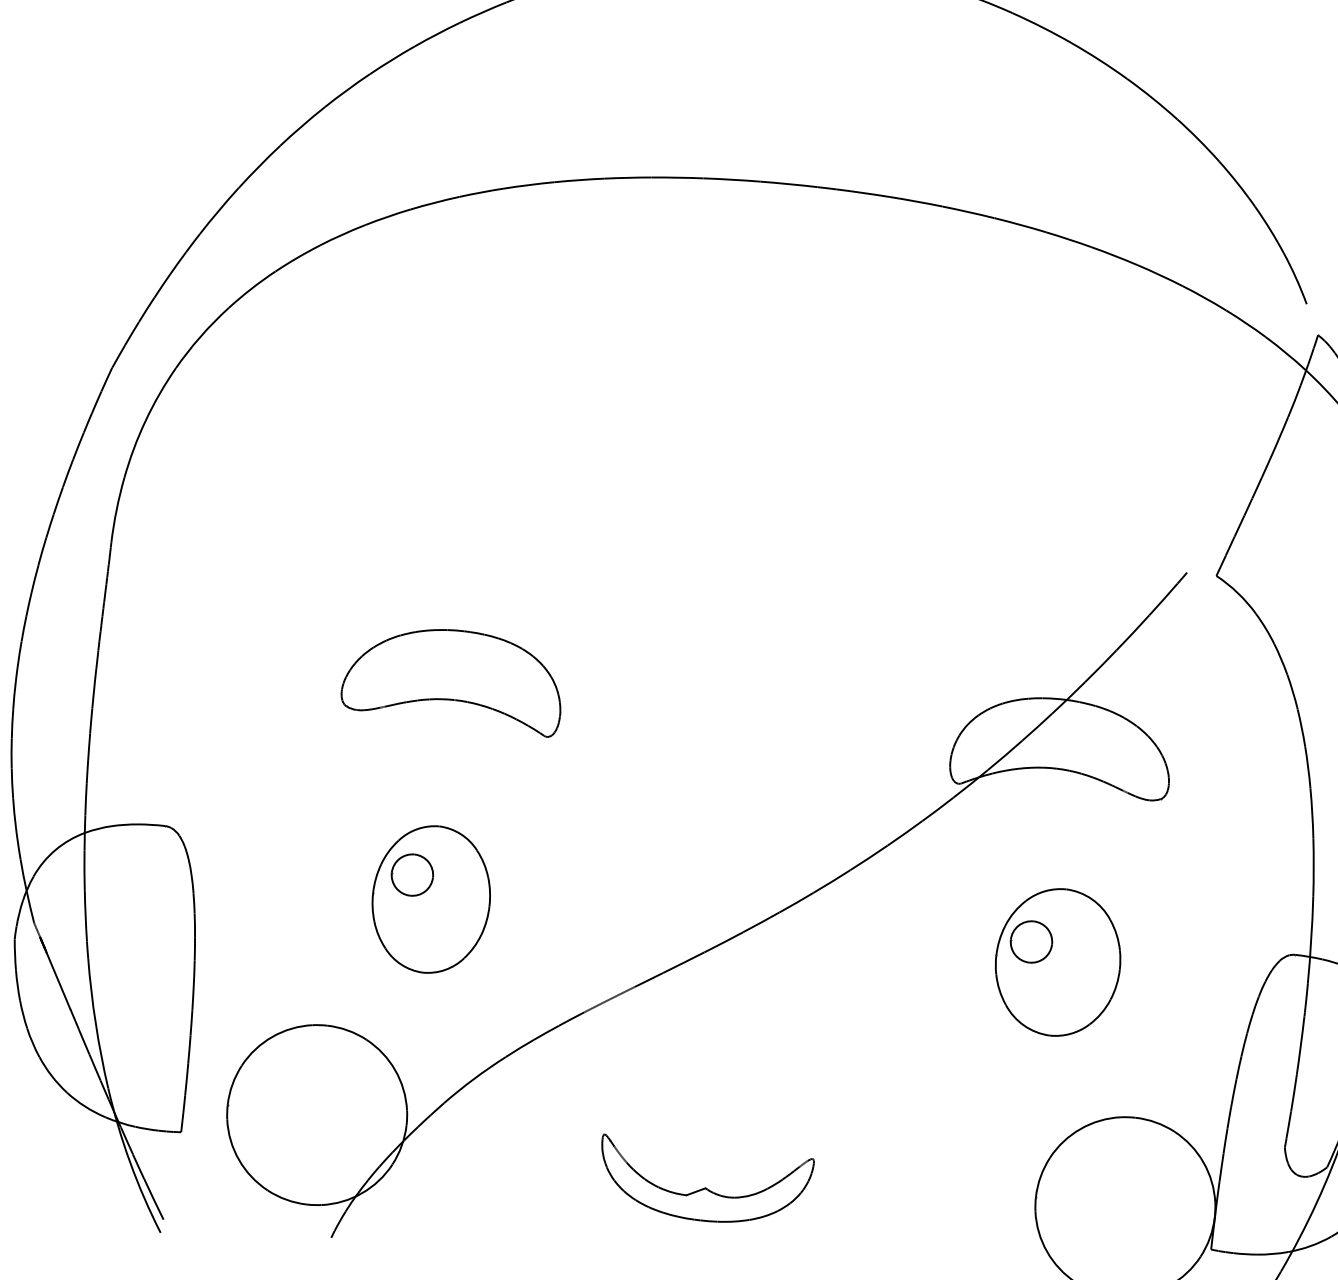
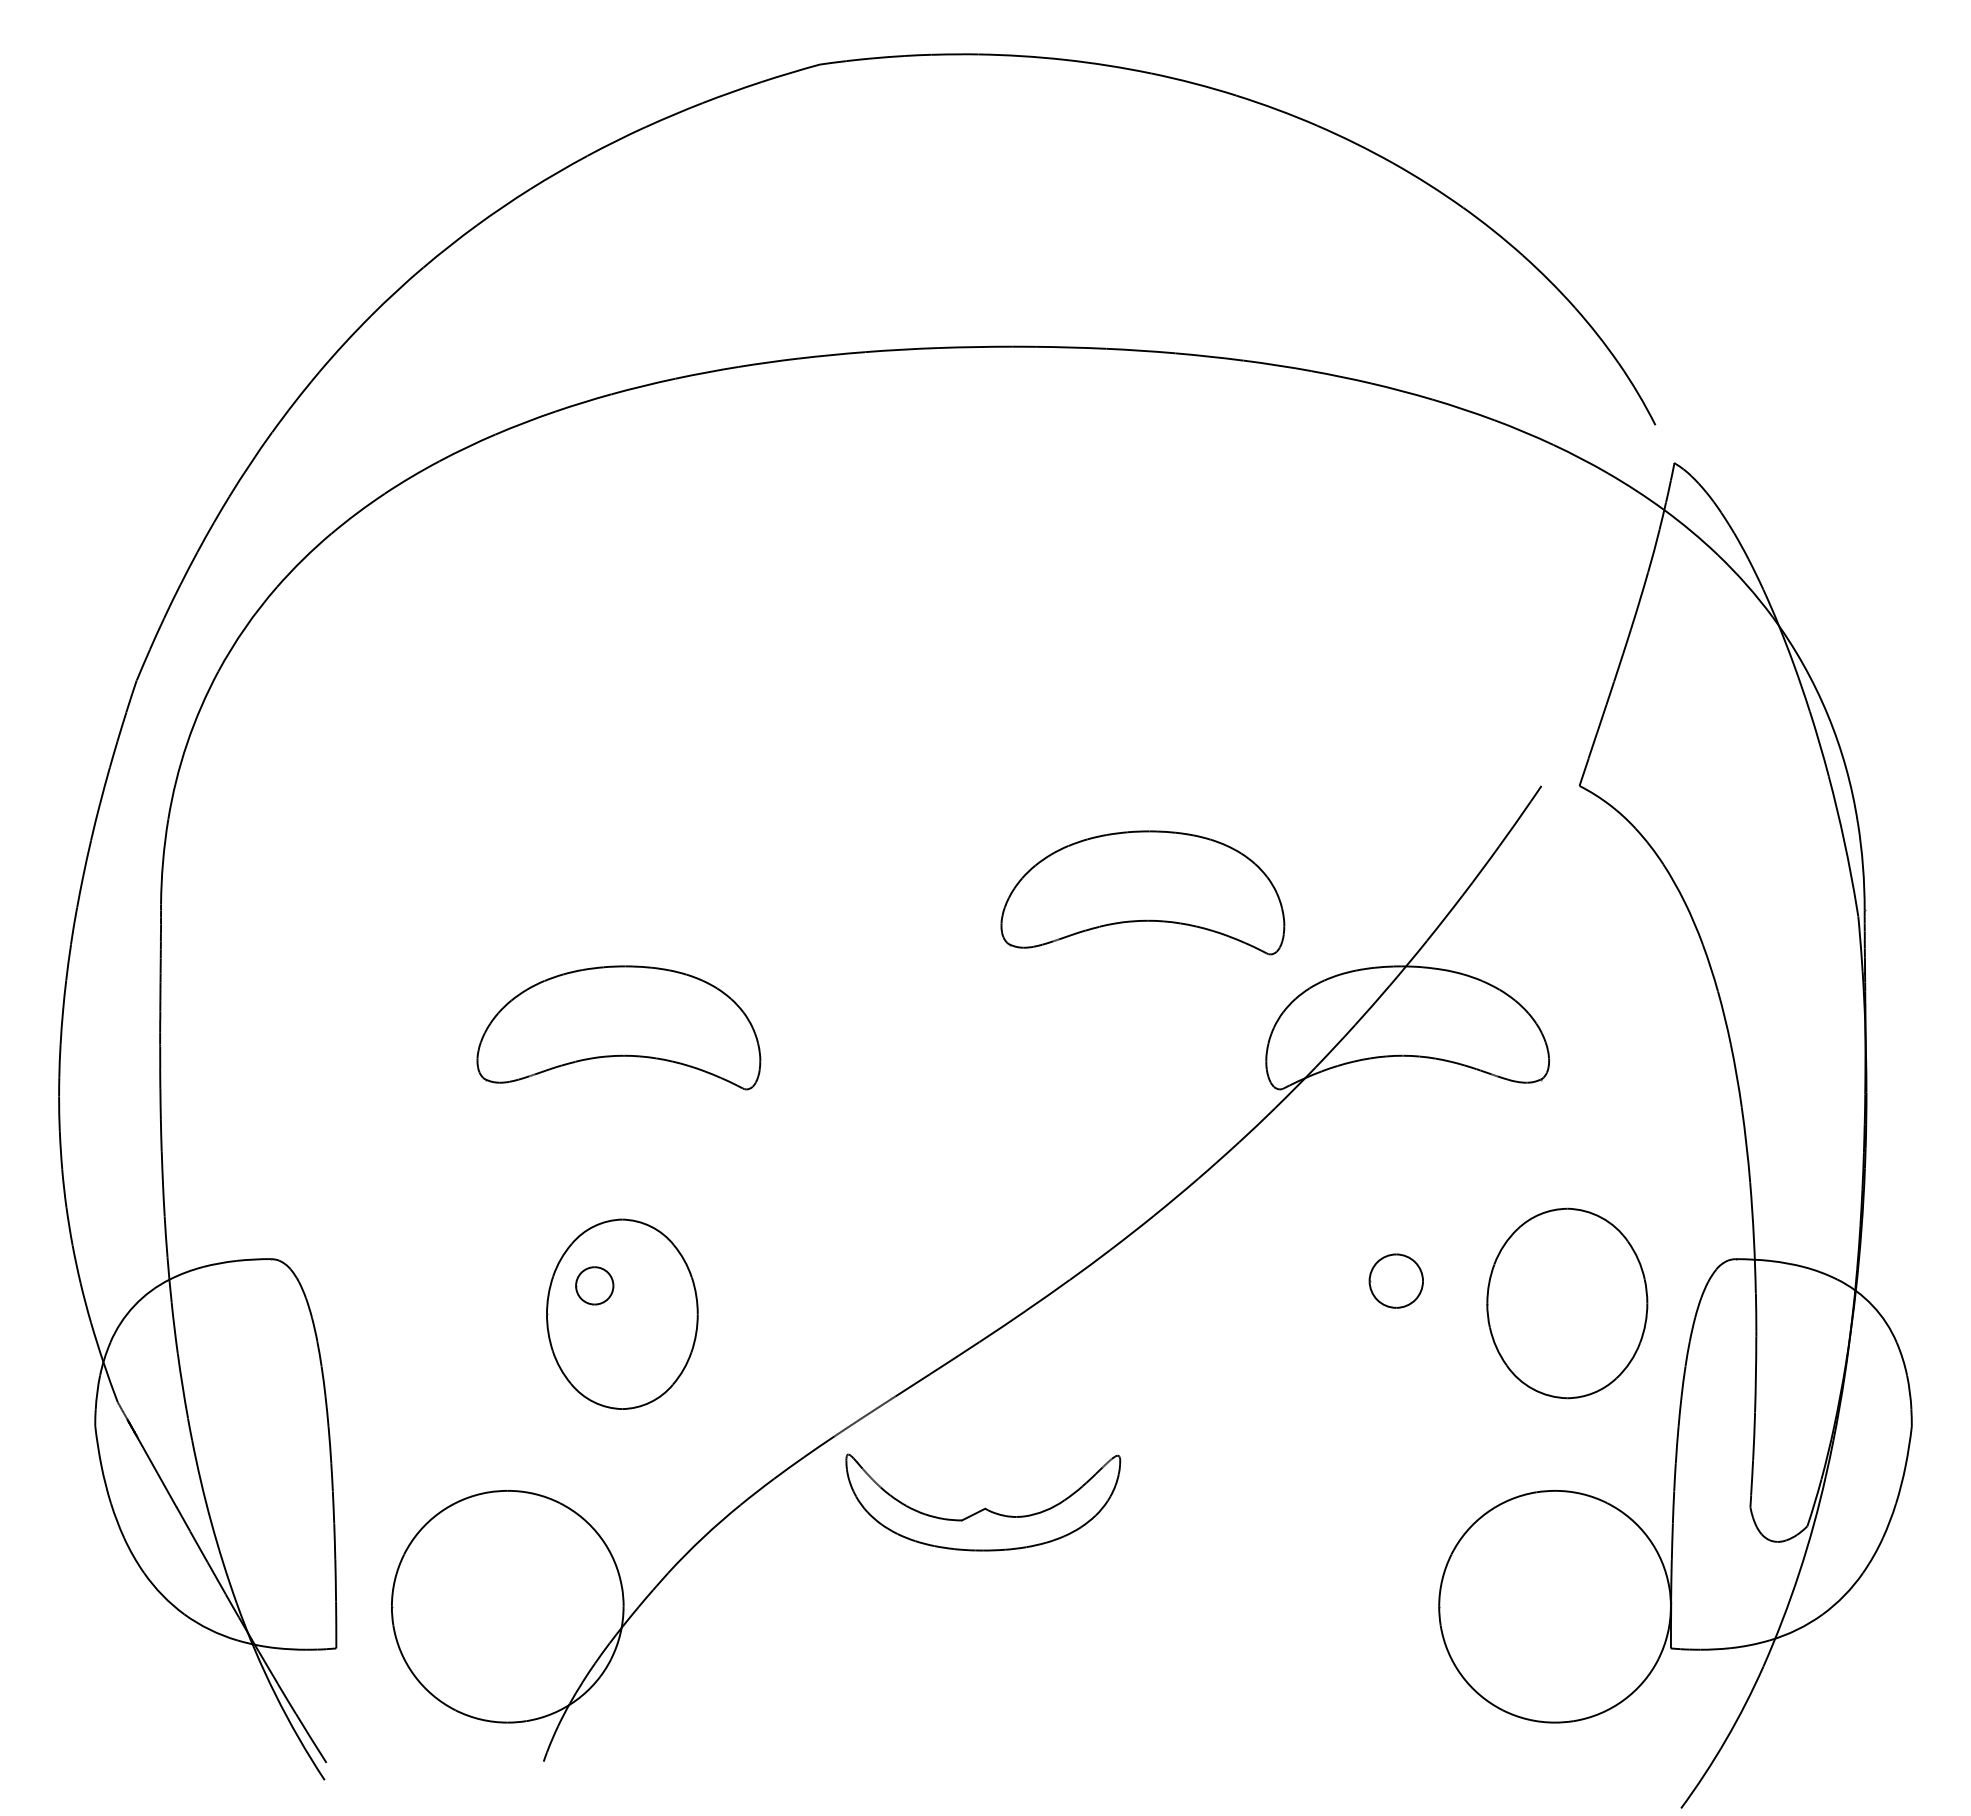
part: (869, 619) -> (1142, 892), added
part: (412, 874) -> (594, 1285), size x0.7
part: (1058, 962) -> (1567, 1303), moved
part: (704, 1183) -> (983, 1502), moved

